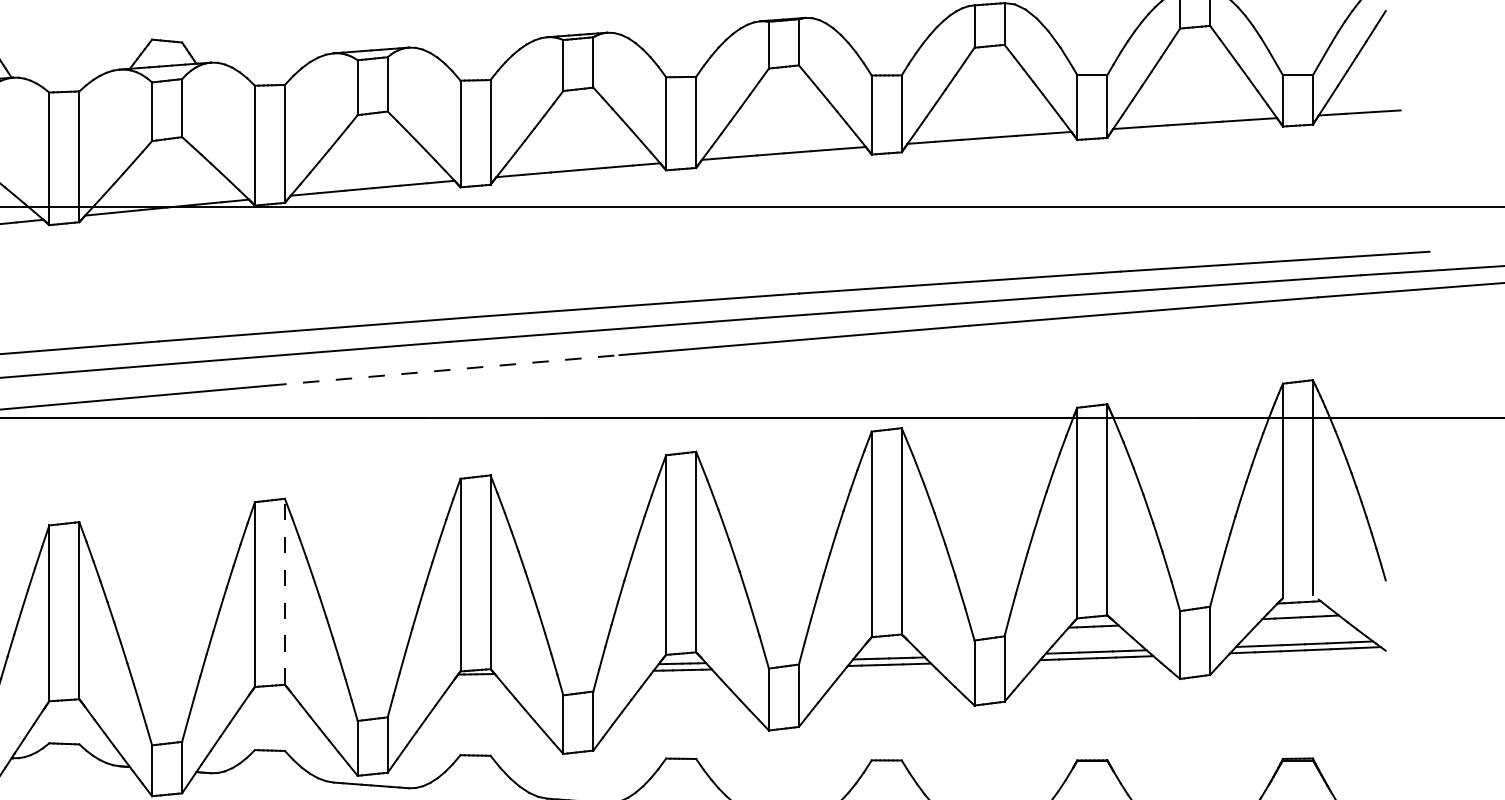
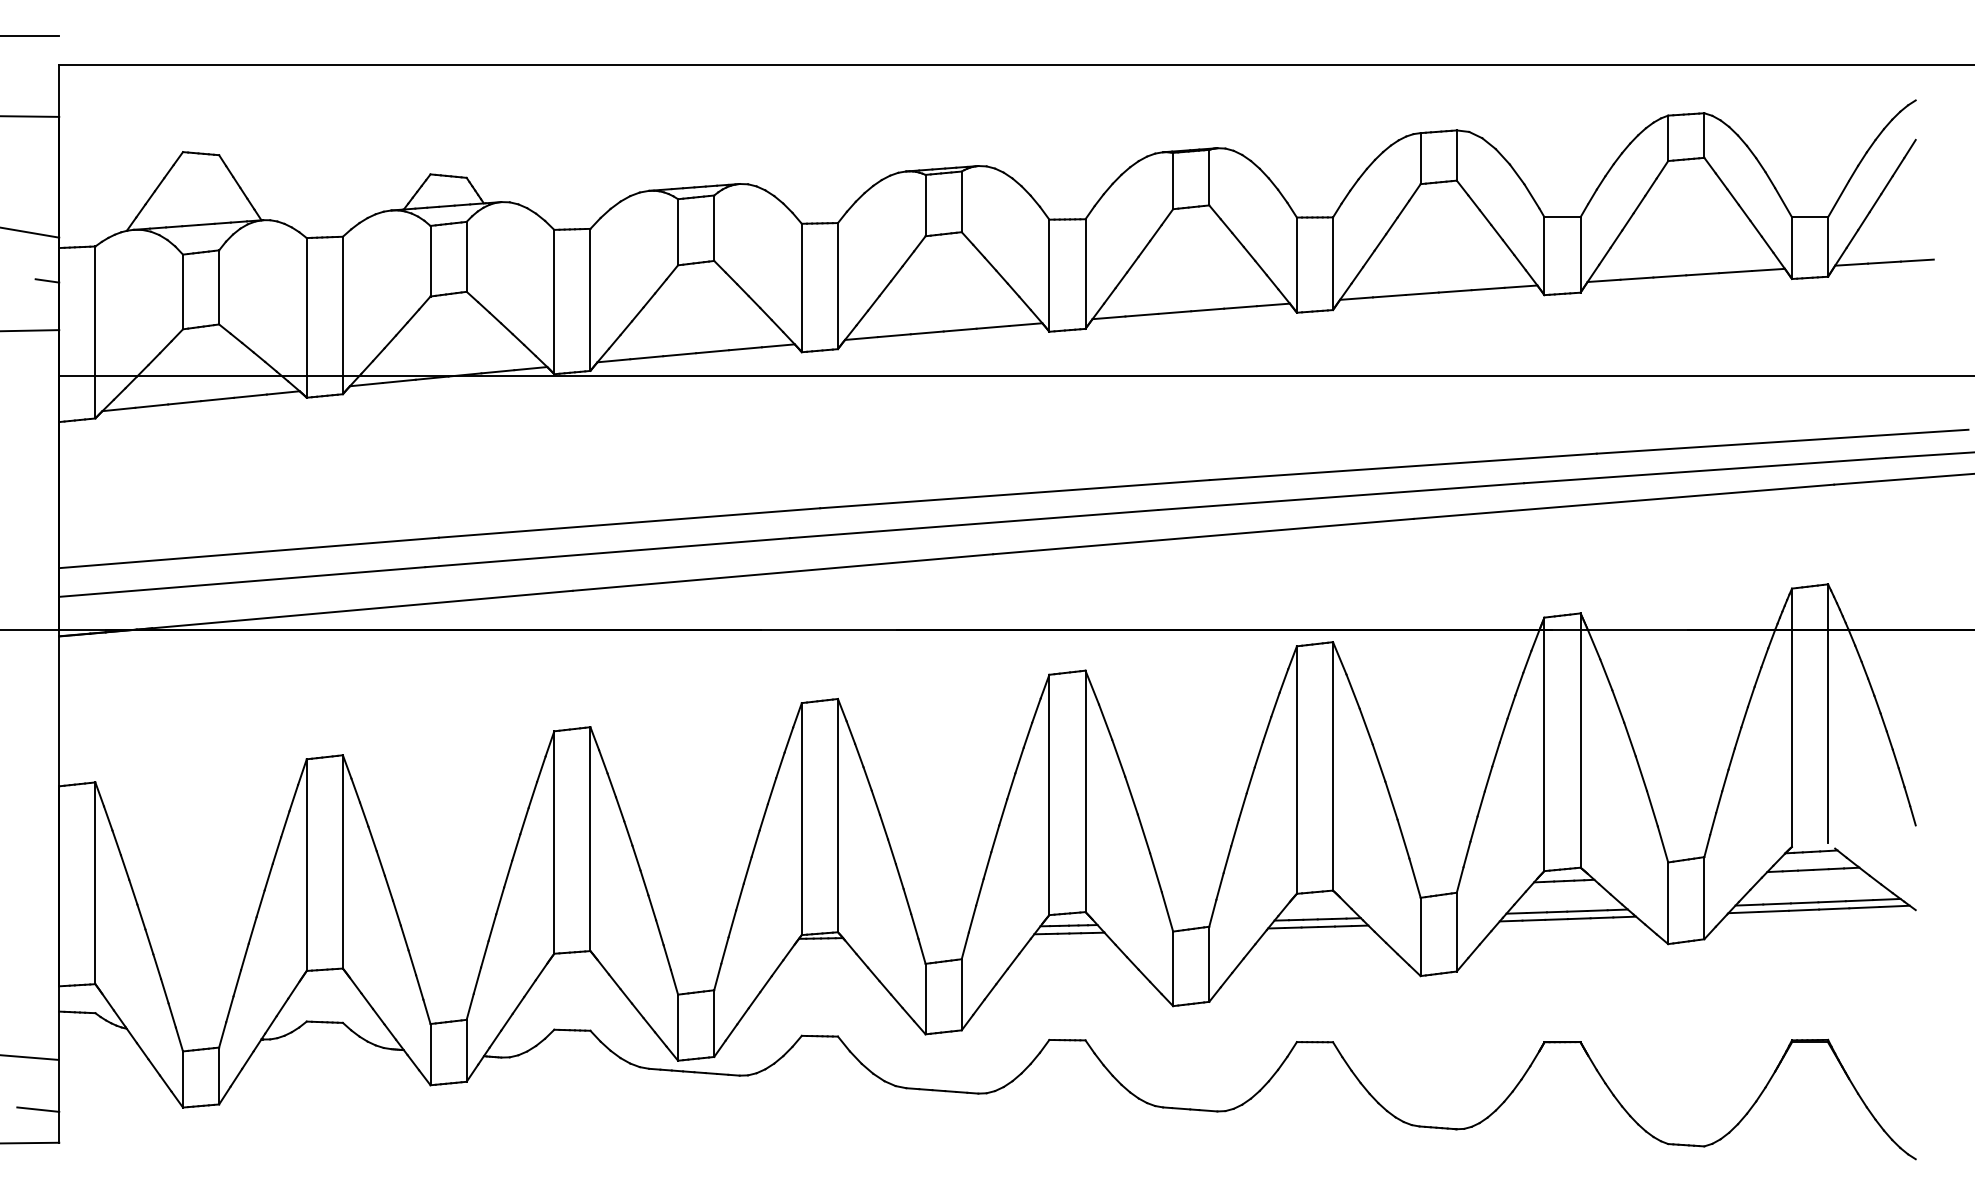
line: (445, 370) -> (783, 572), dashed -> solid
line: (284, 592) -> (590, 839), dashed -> solid

